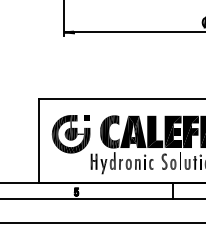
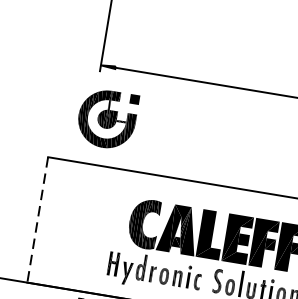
part: (70, 134) -> (106, 119), moved
line: (39, 141) -> (37, 220), solid -> dashed

